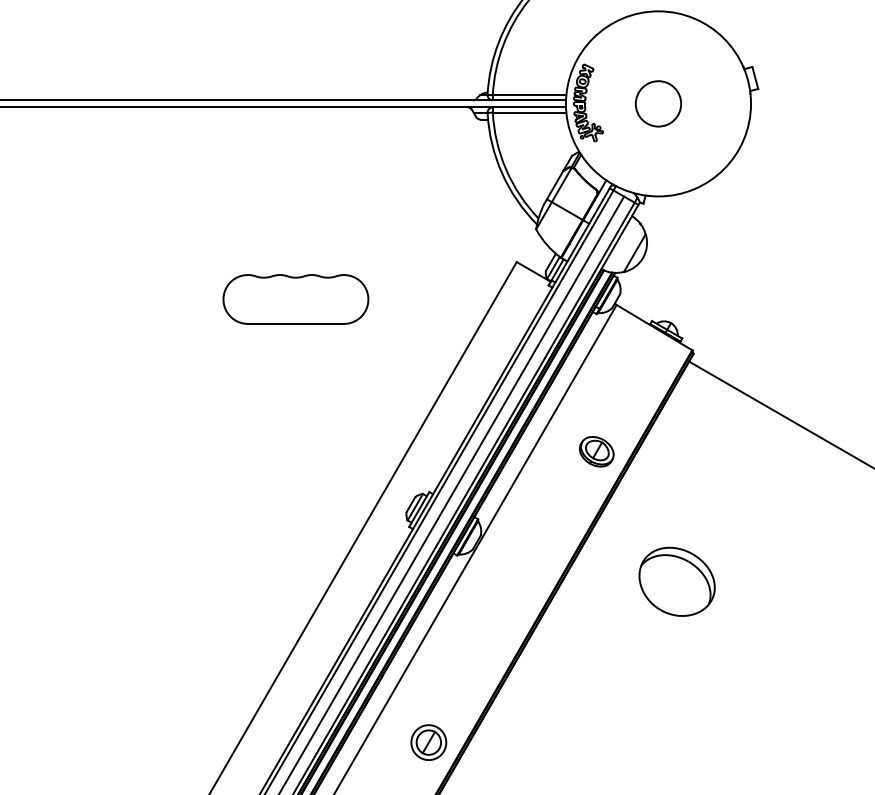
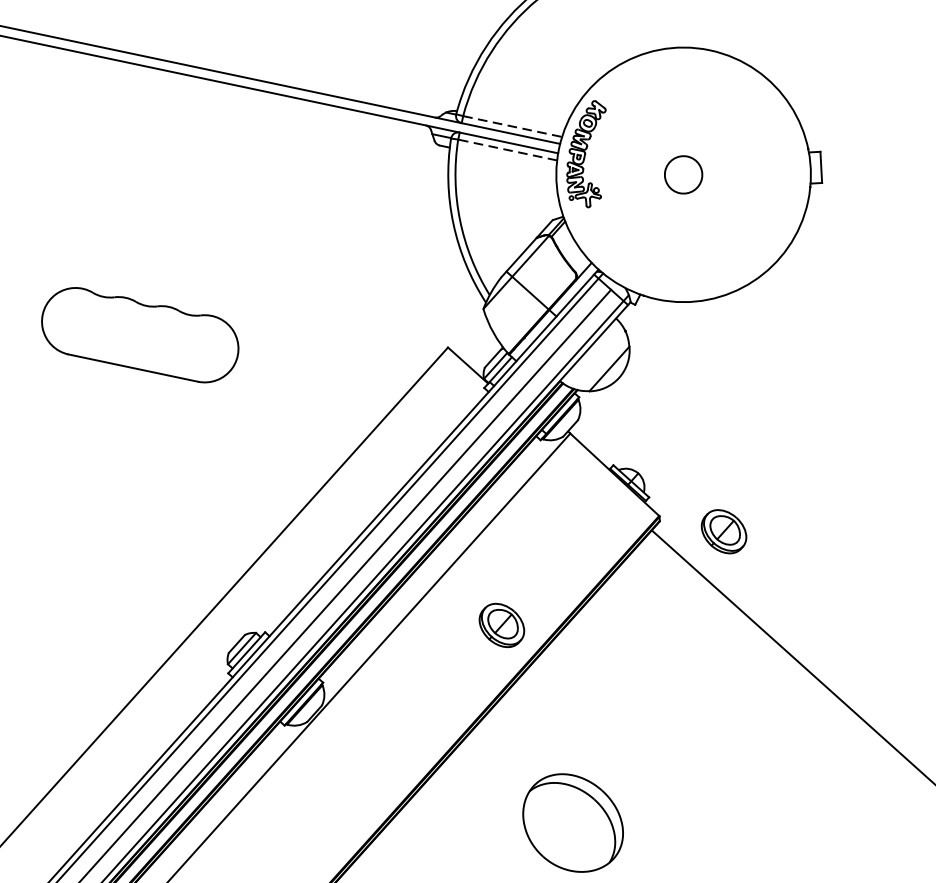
line: (529, 95) -> (512, 126), solid -> dashed
circle: (658, 103) -> (683, 174), size x0.6
line: (529, 112) -> (507, 149), solid -> dashed
part: (740, 351) -> (723, 531), added

